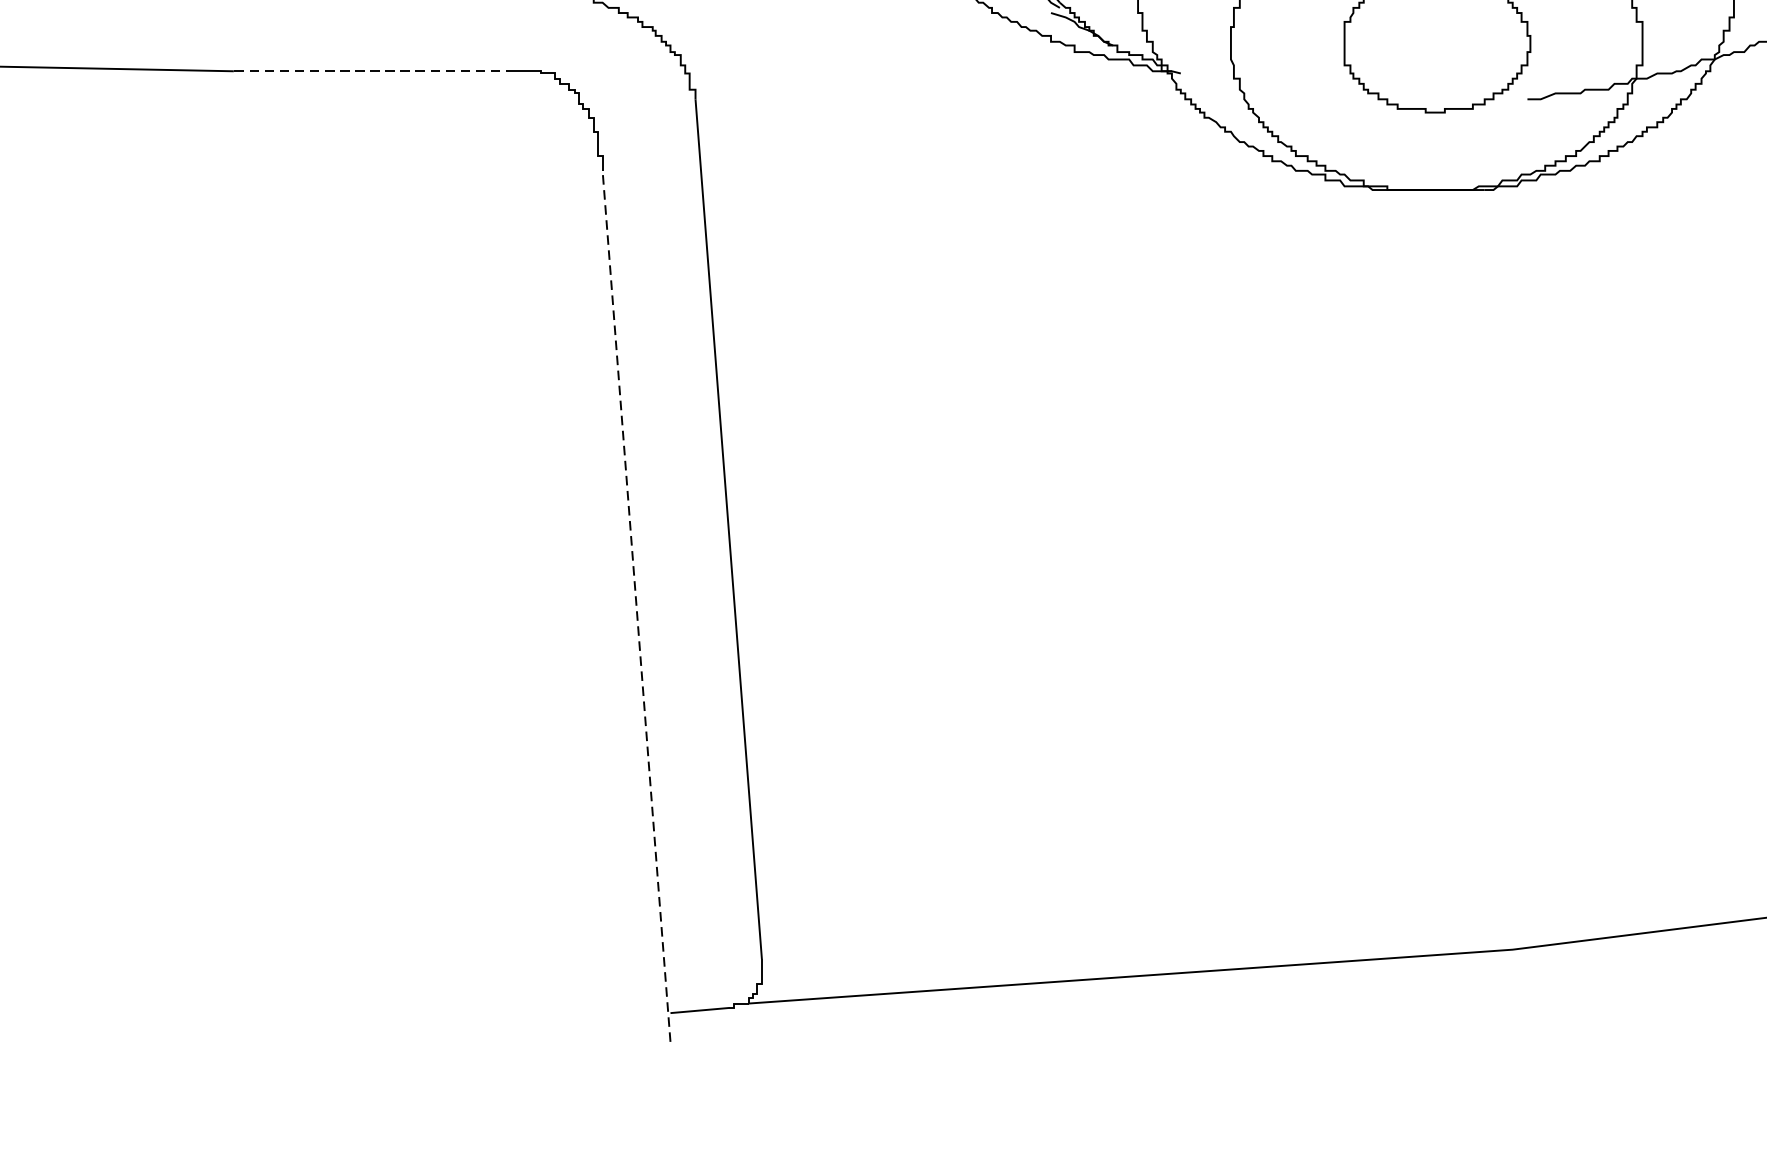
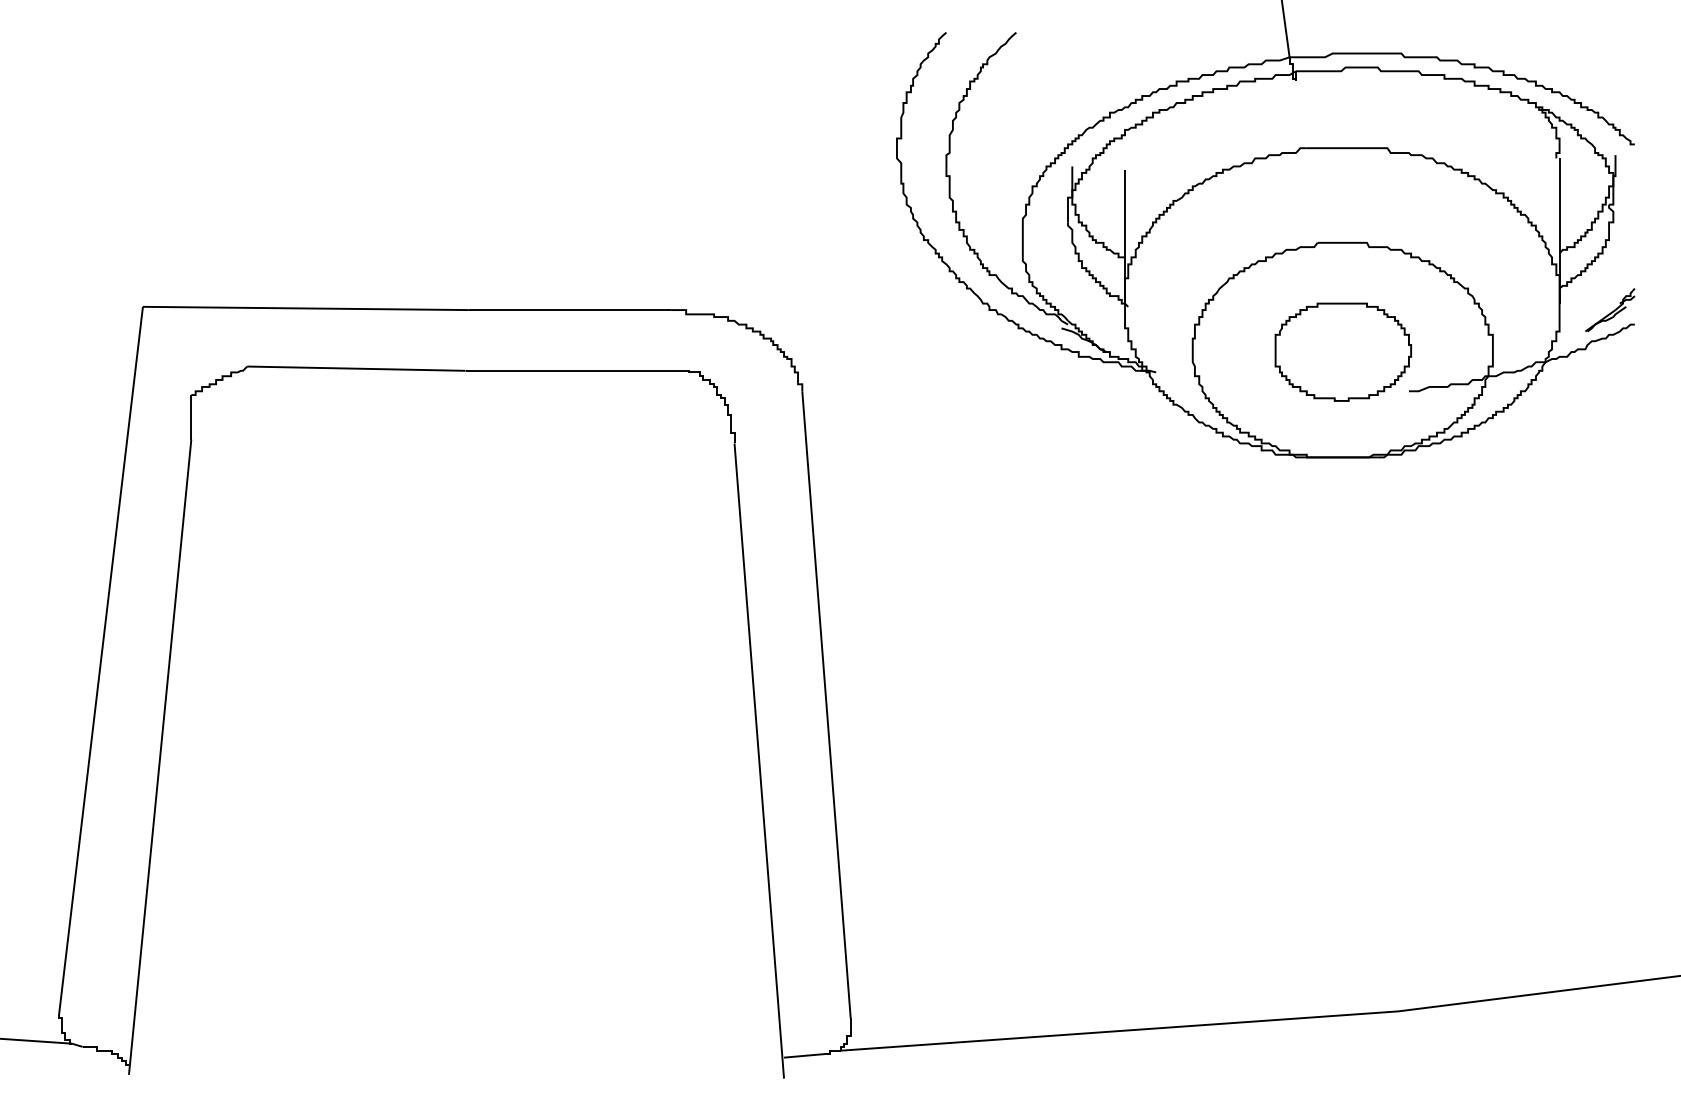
line: (374, 70) -> (568, 370), dashed -> solid
line: (636, 607) -> (759, 761), dashed -> solid

